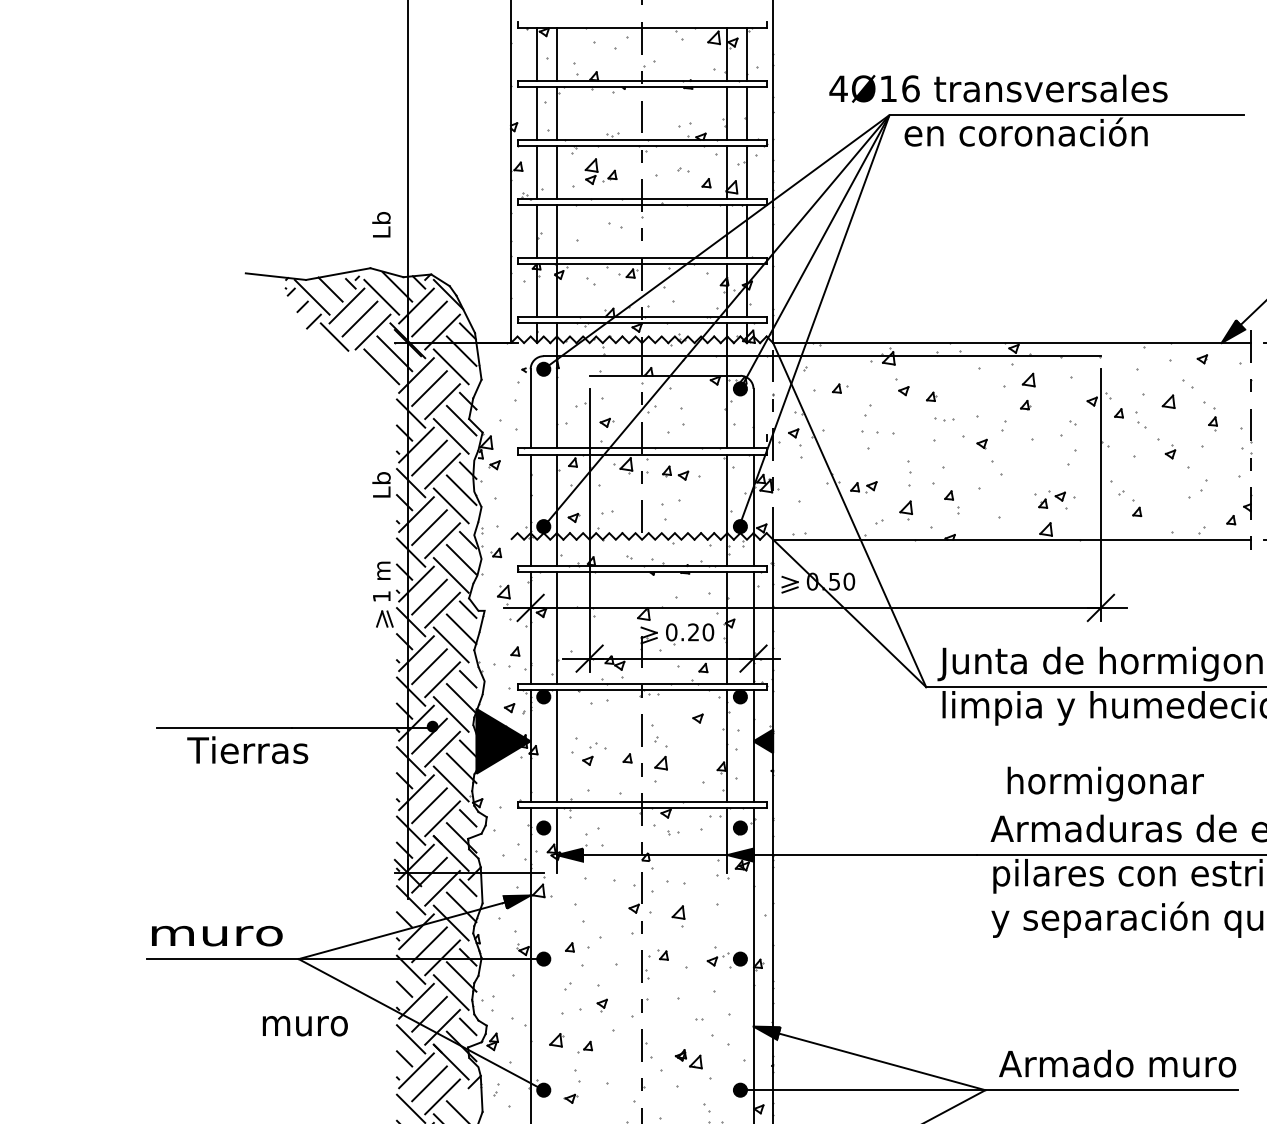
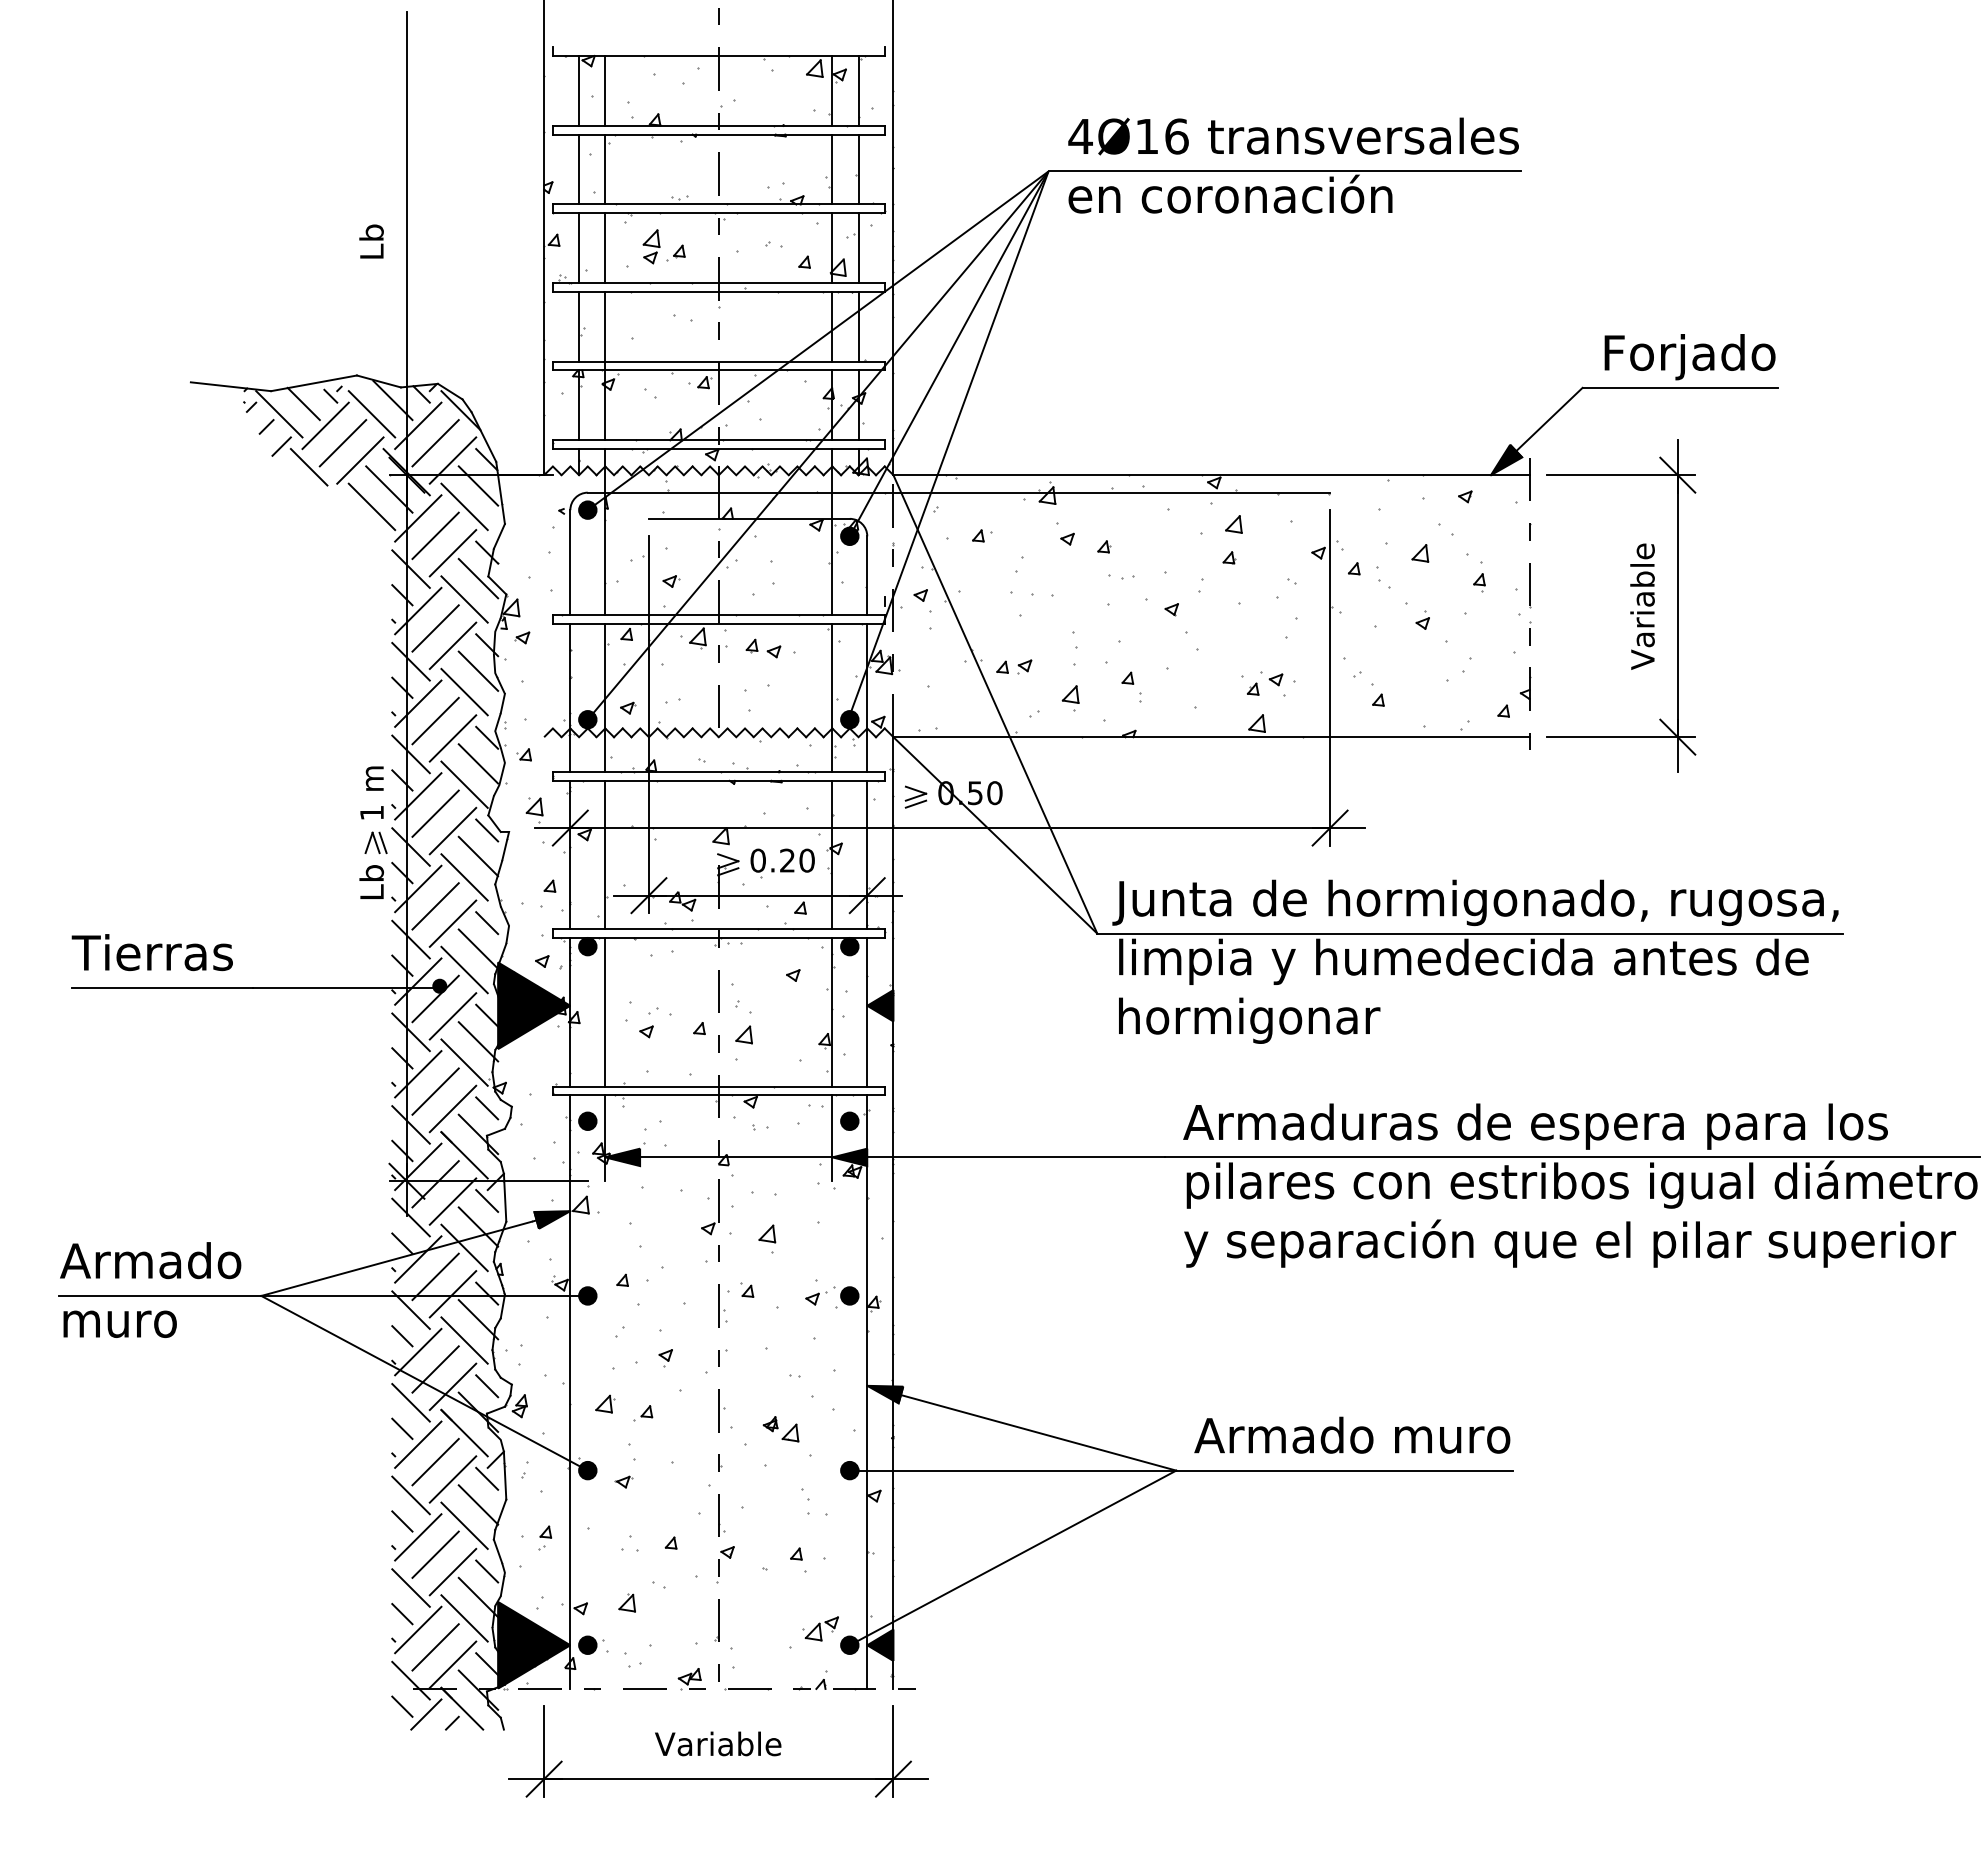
text: (998, 88) -> (1293, 136), moved
text: (381, 224) -> (371, 241), moved
text: (381, 484) -> (371, 881), moved
text: (247, 750) -> (151, 952), moved
text: (1105, 783) -> (1249, 1020), moved
text: (215, 932) -> (150, 1260), muro -> Armado
text: (304, 1025) -> (119, 1323), moved
line: (468, 1096) -> (487, 1478), added

